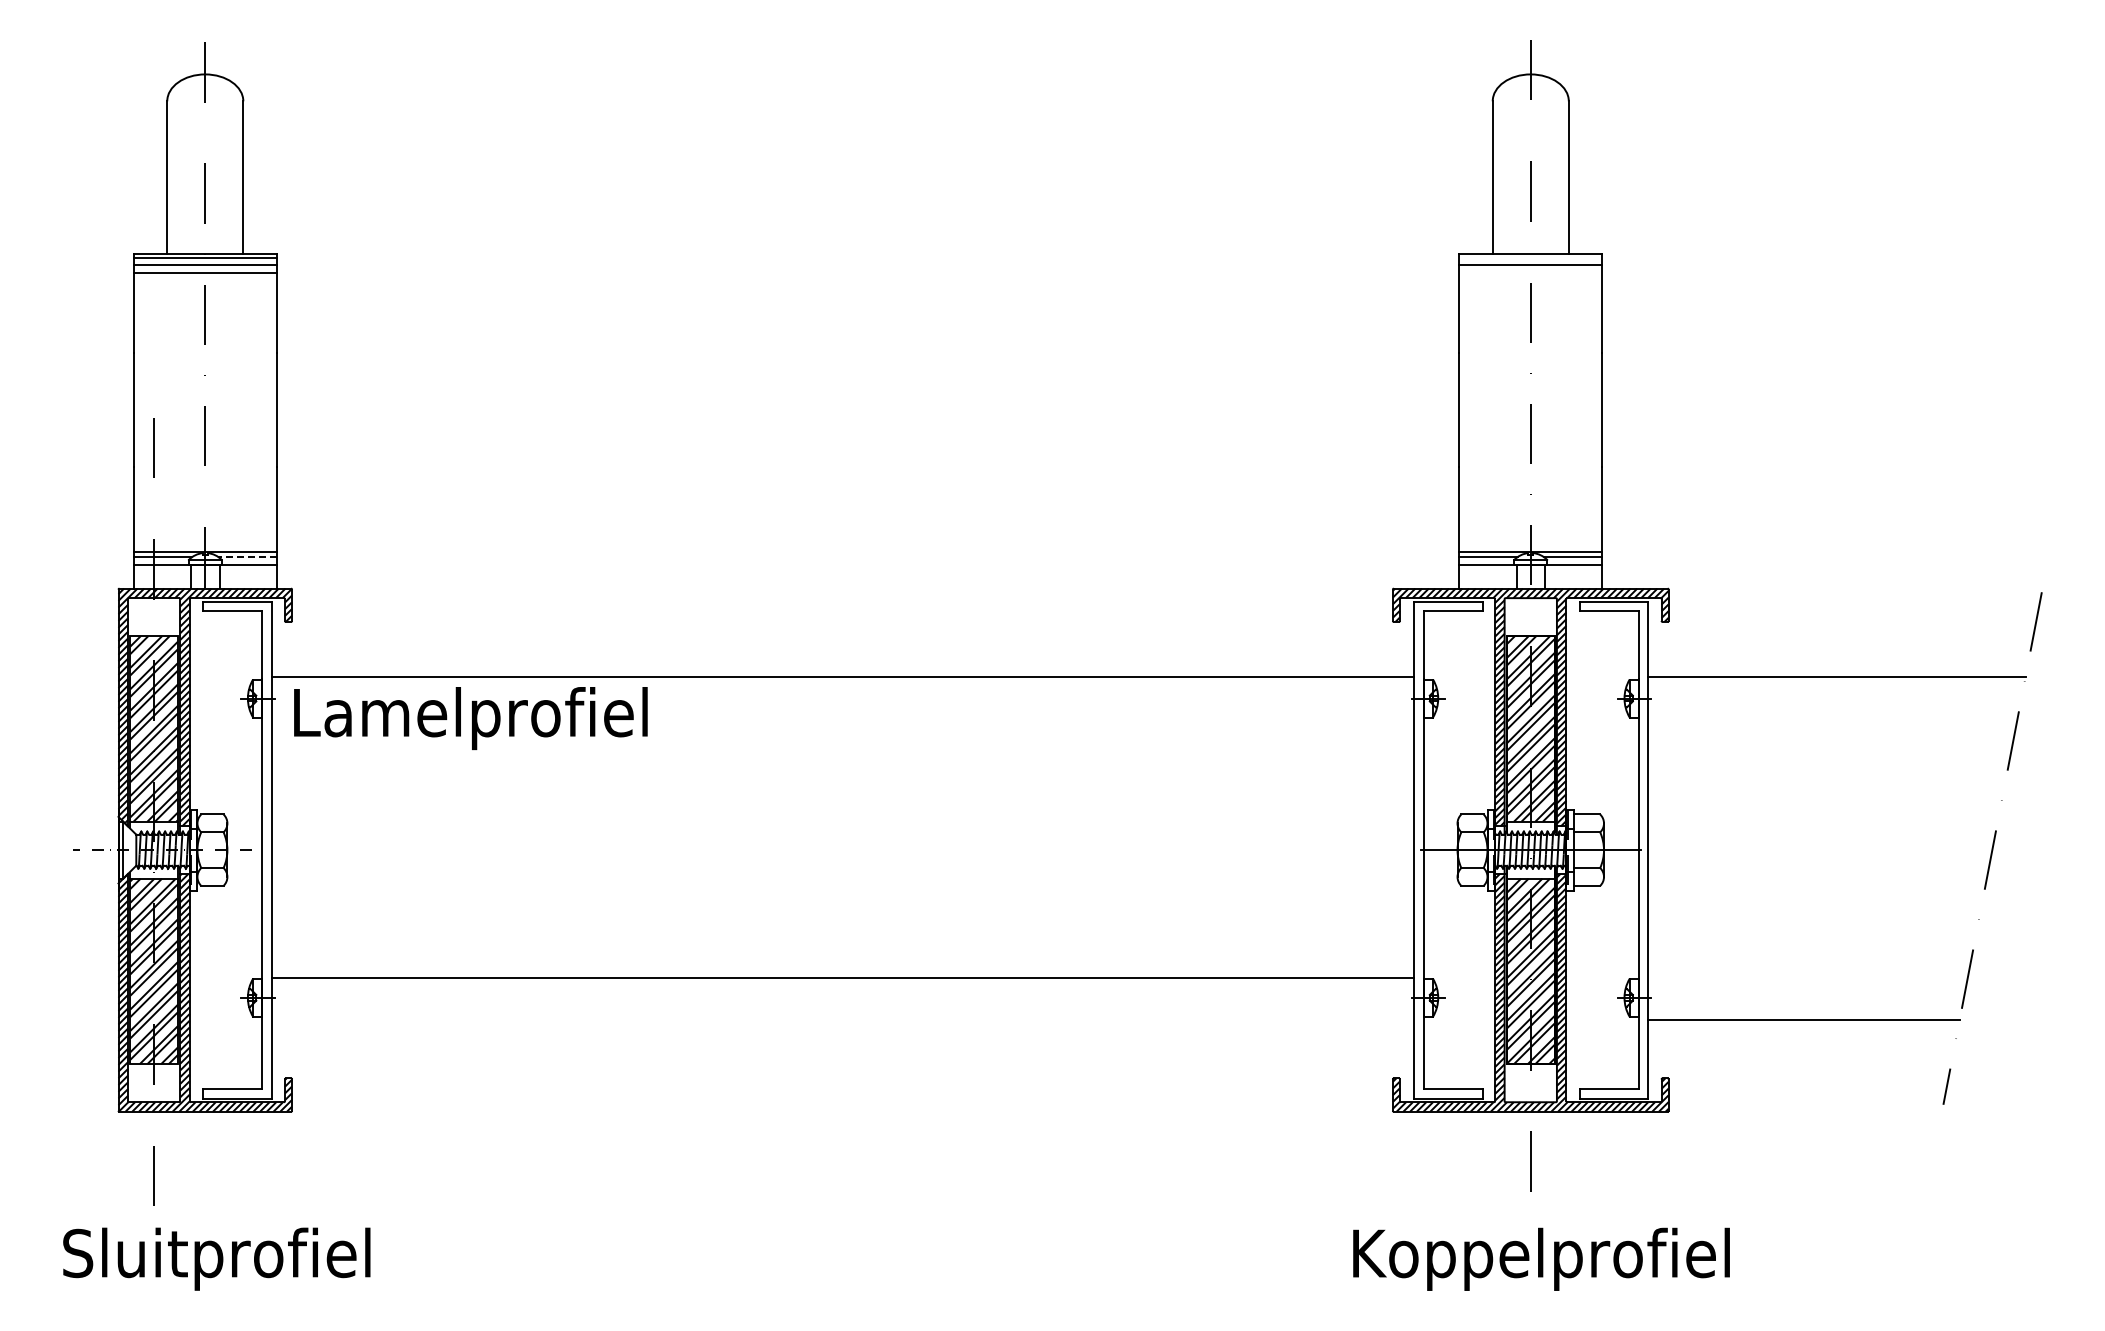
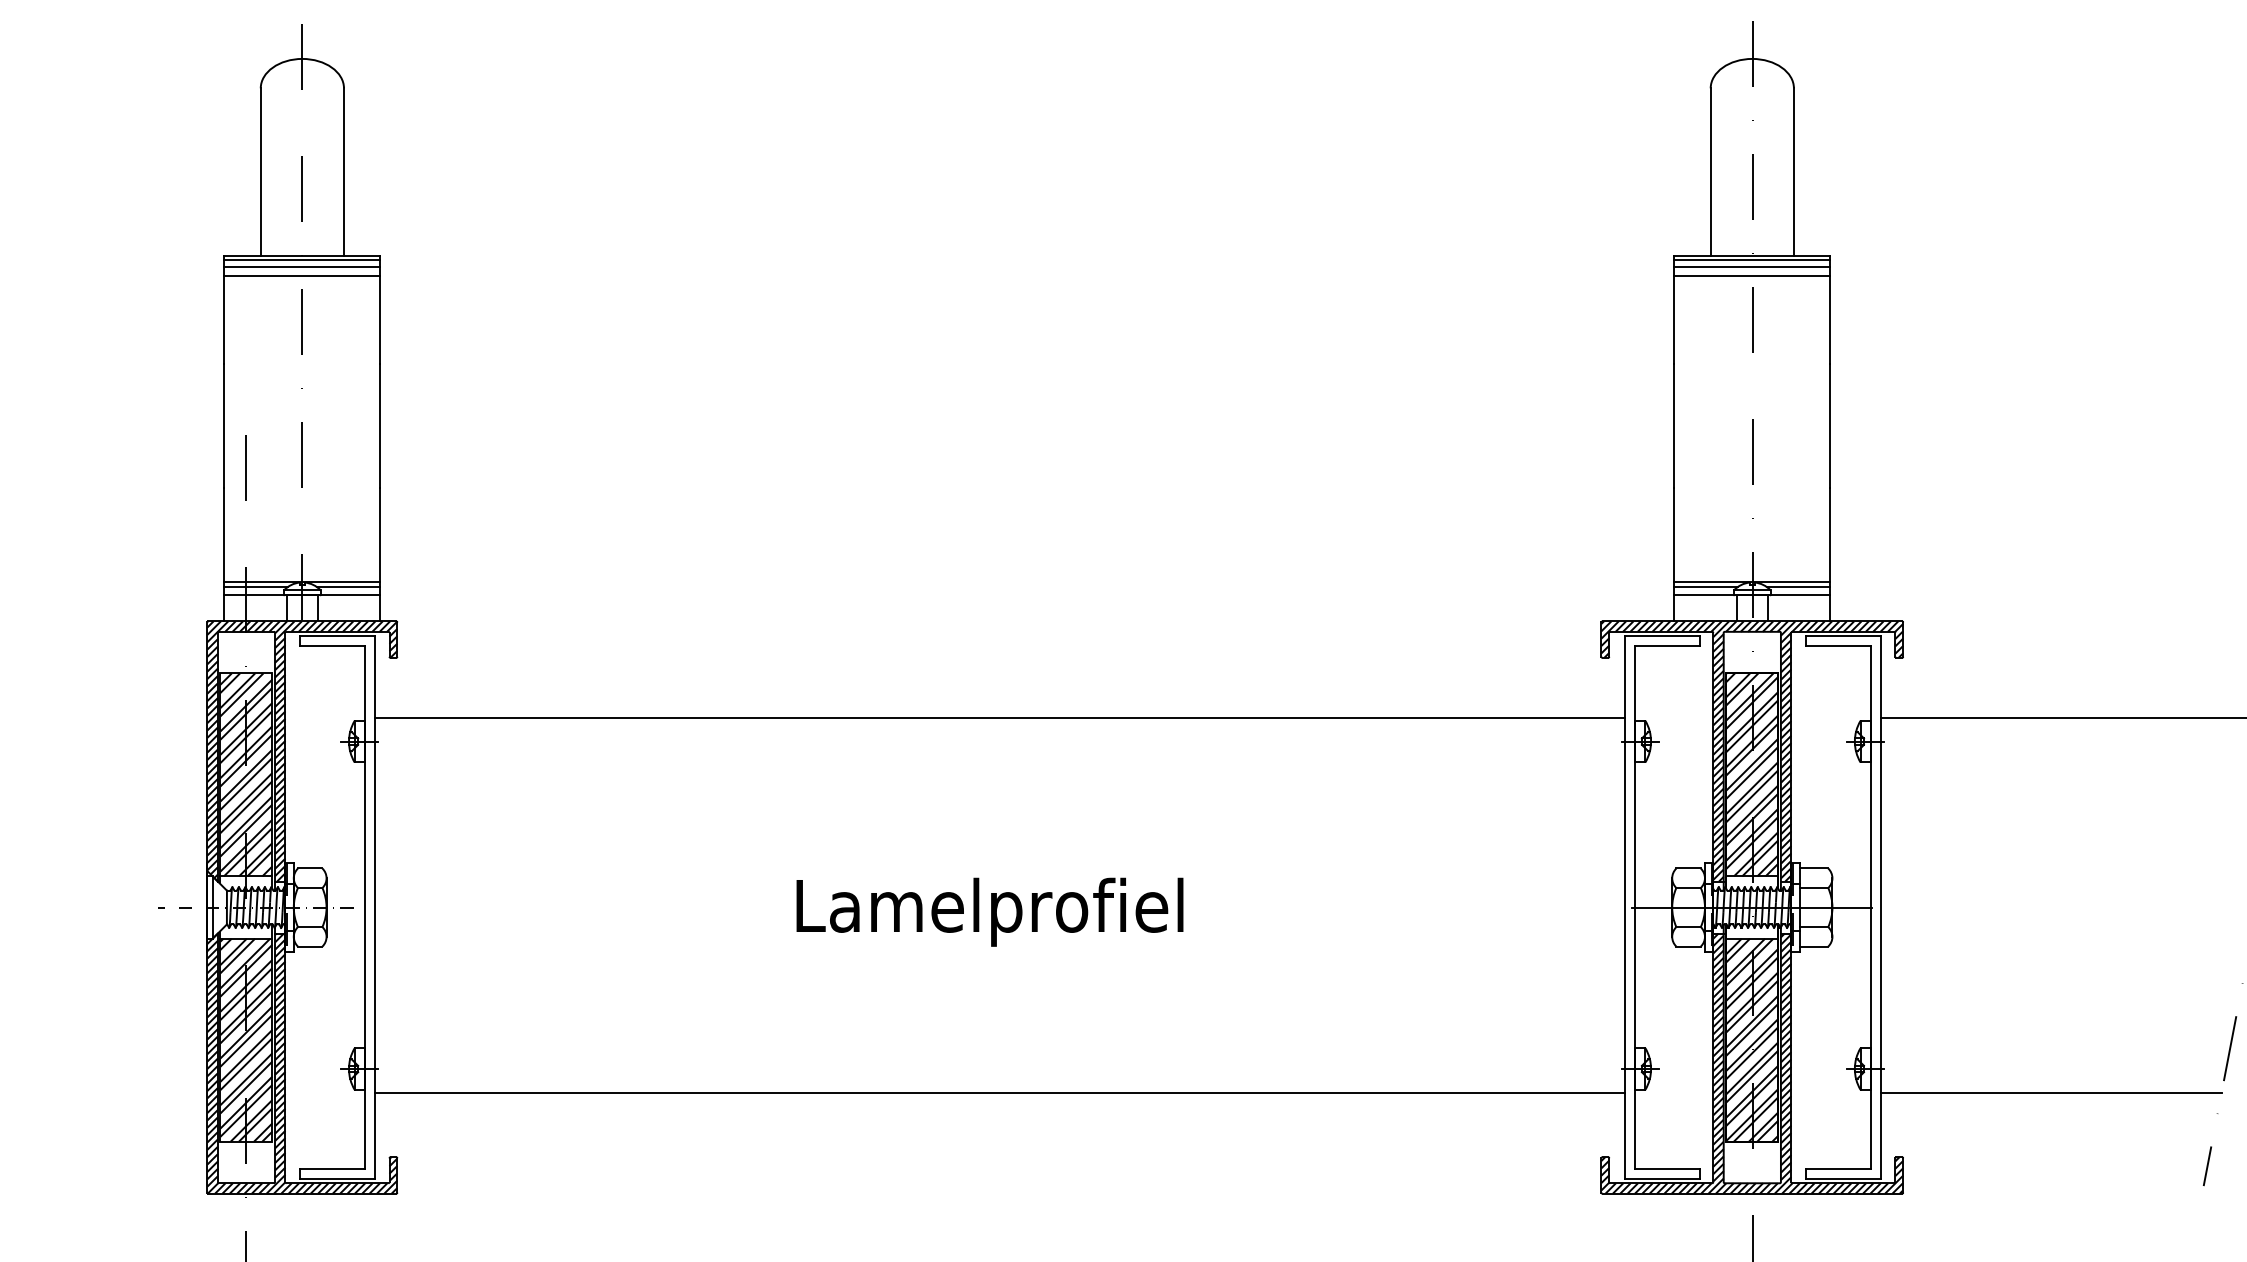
line: (1530, 258) -> (1752, 260), added
line: (1530, 273) -> (1752, 276), added
line: (247, 557) -> (348, 587), dashed -> solid
text: (470, 718) -> (989, 912), moved
line: (842, 977) -> (999, 1092), moved

